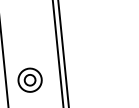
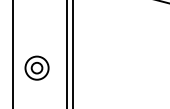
part: (29, 79) -> (36, 67), moved

